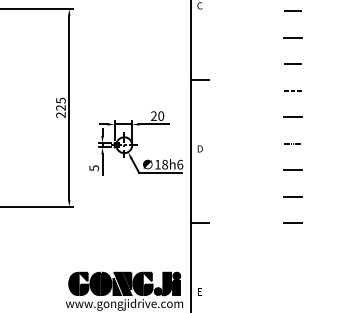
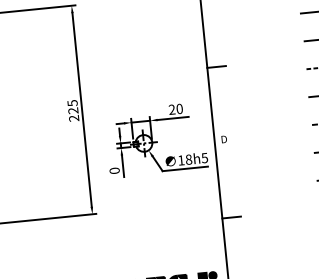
text: (180, 164) -> (205, 157), 18h6 -> 18h5
text: (93, 168) -> (113, 171), 5 -> 0

